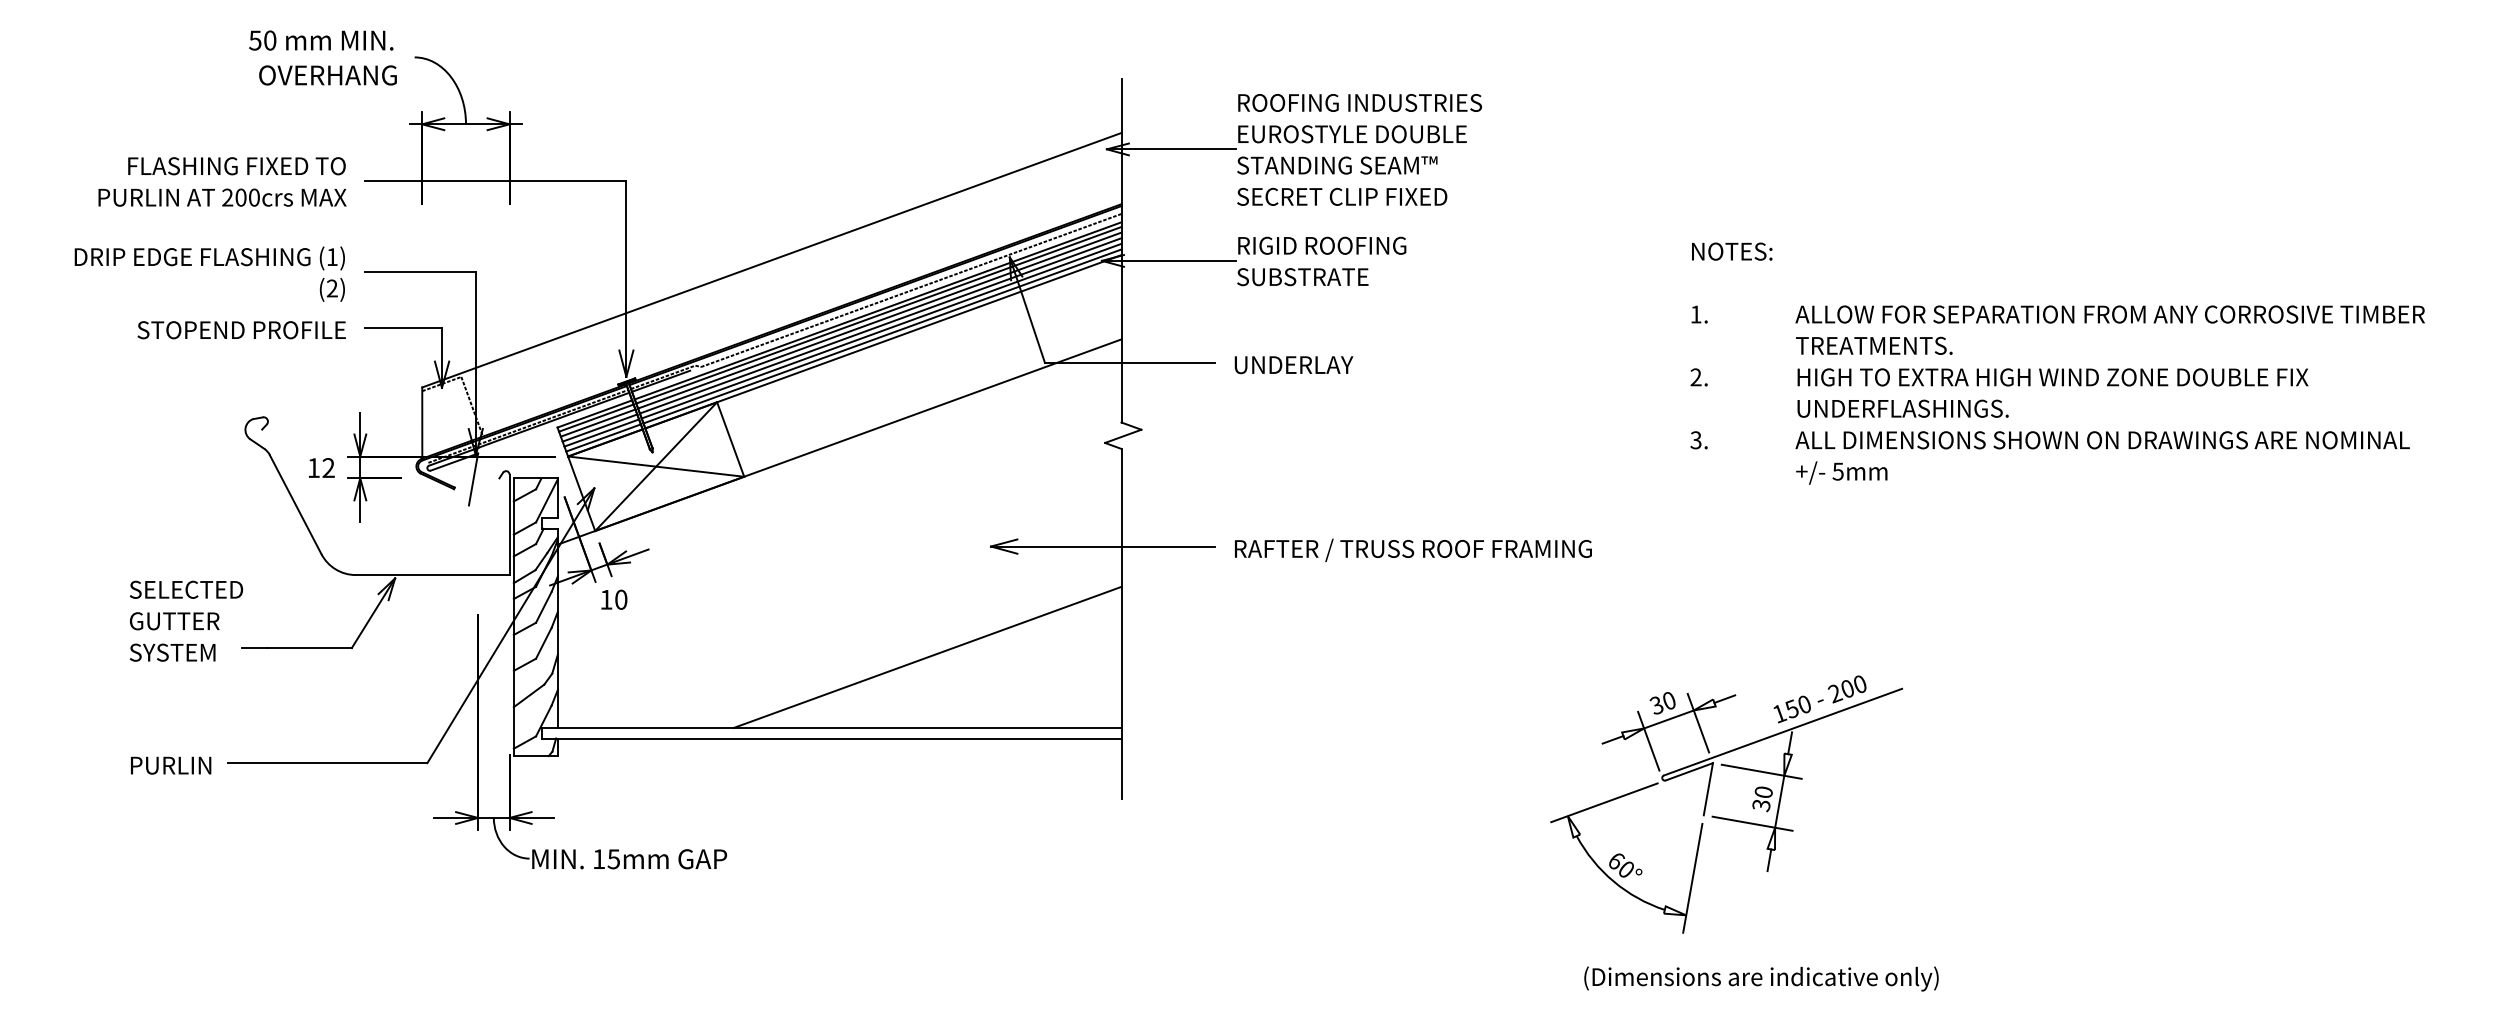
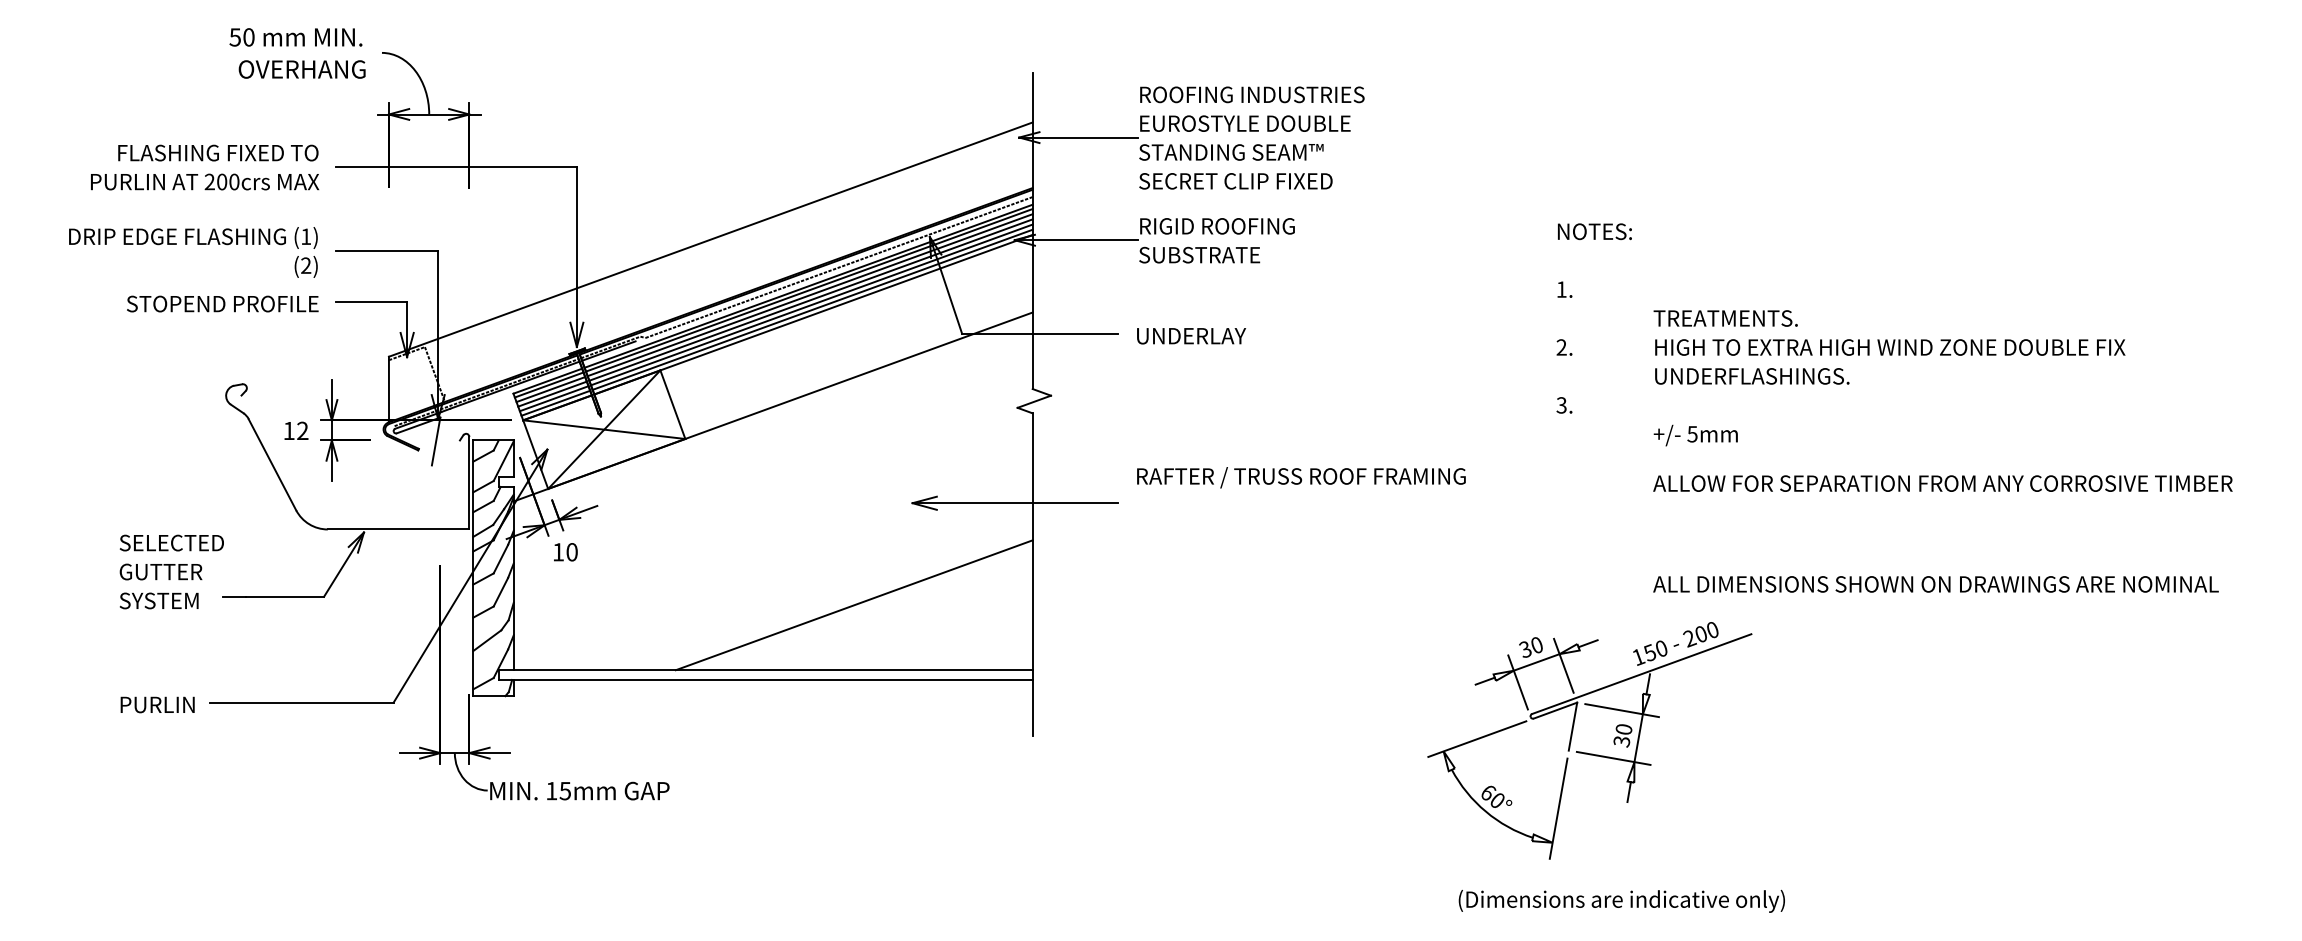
text: (2109, 314) -> (1942, 483), moved
text: (2102, 440) -> (1935, 584), moved
text: (1413, 550) -> (1301, 477), moved

